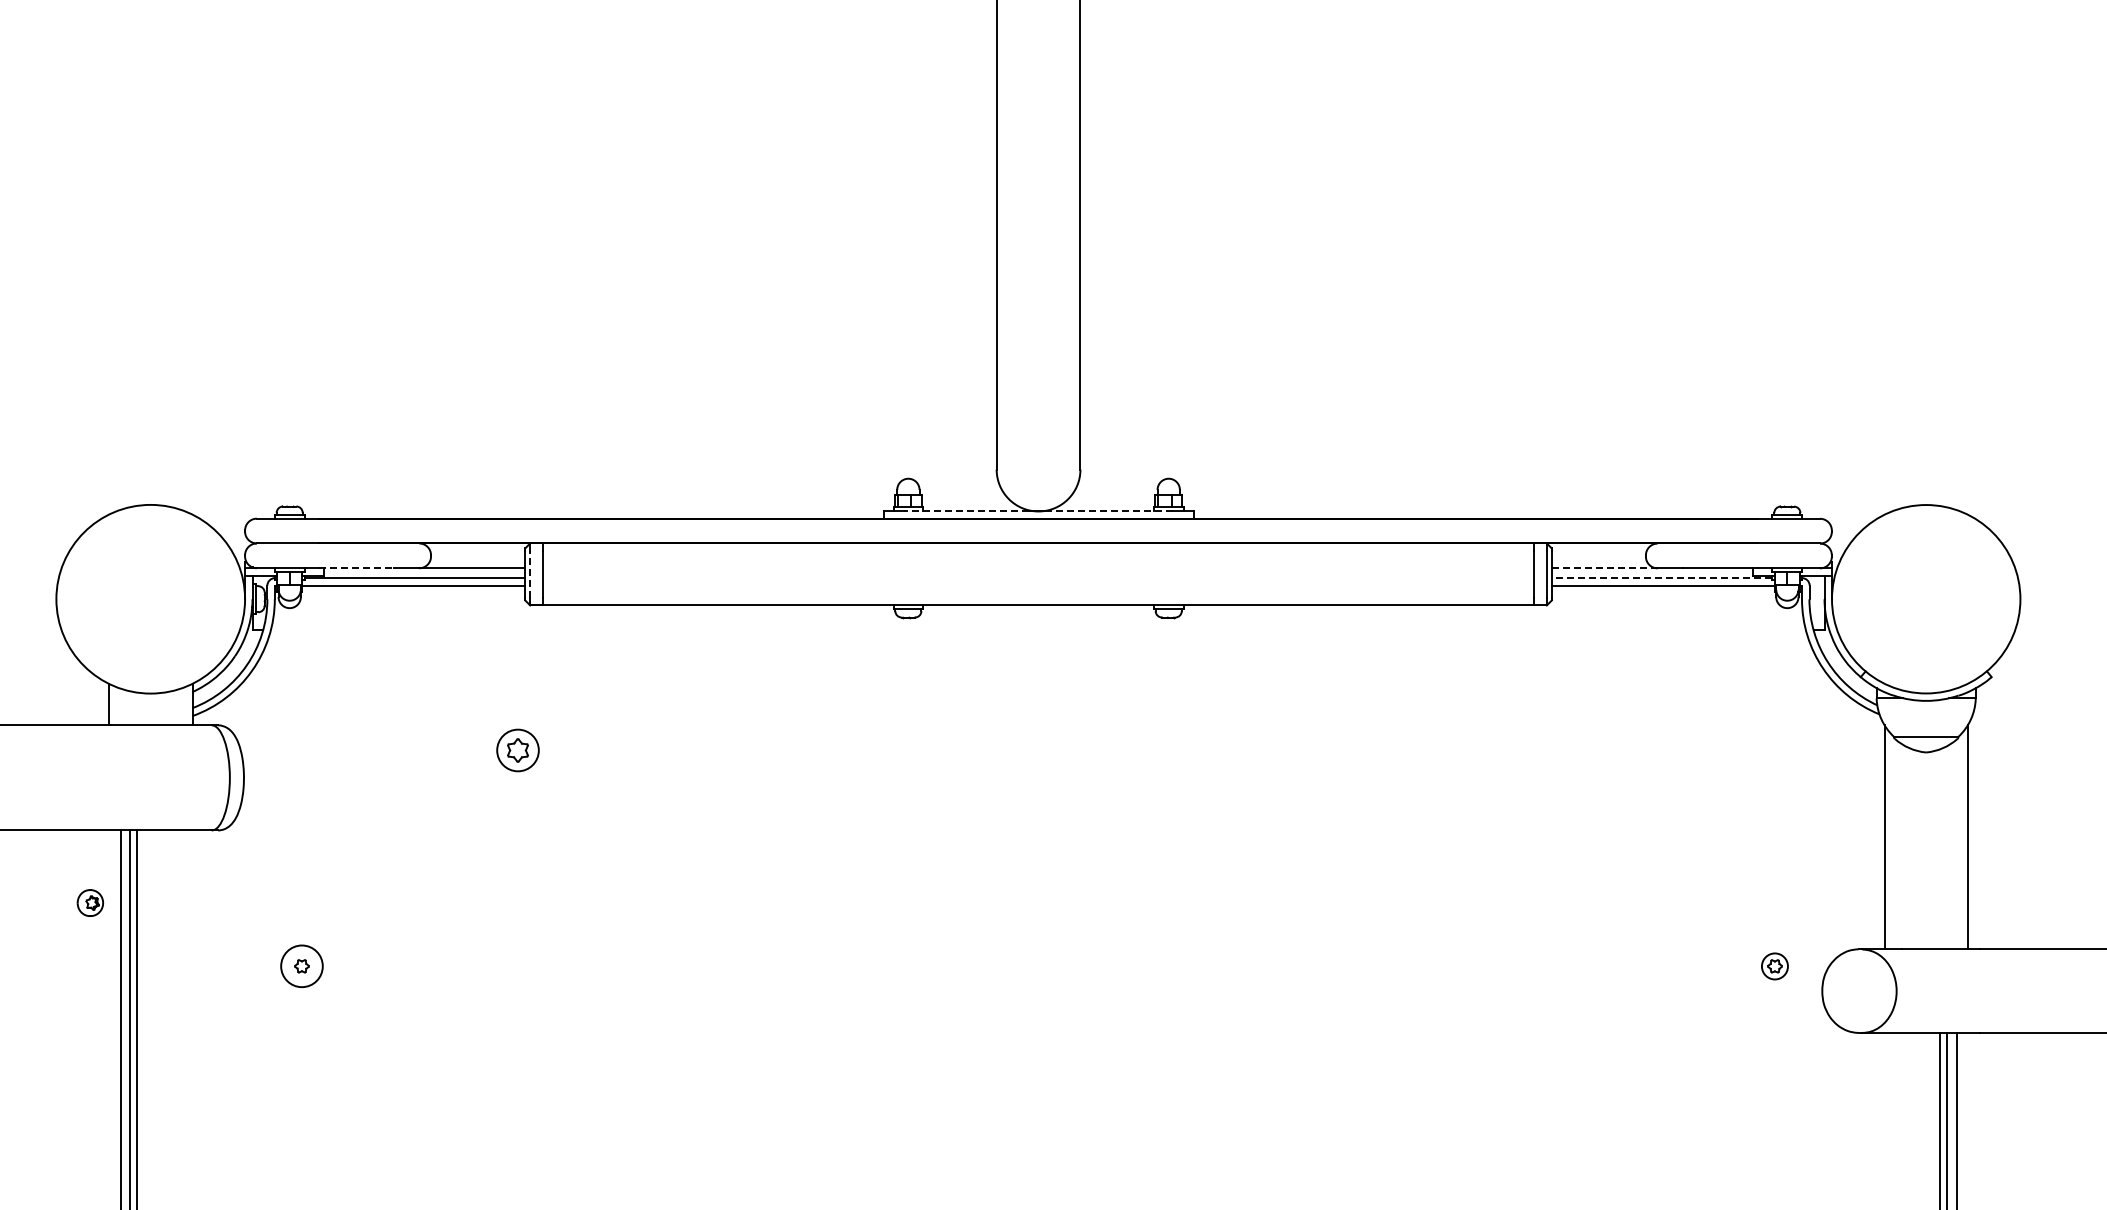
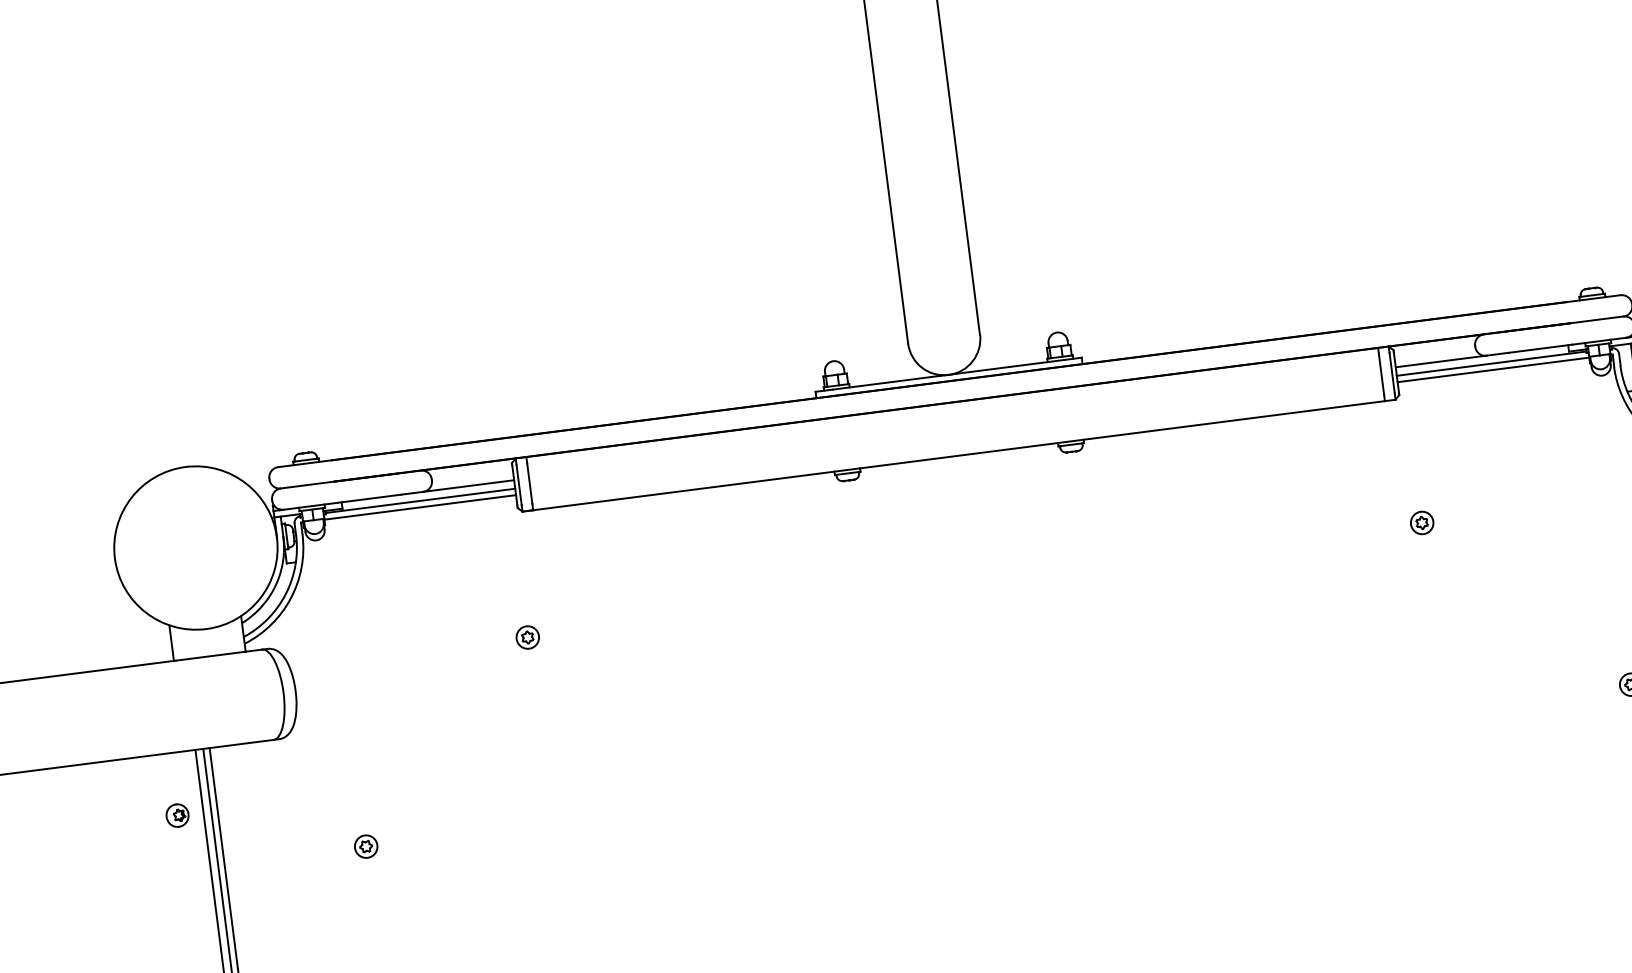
line: (966, 511) -> (886, 382), dashed -> solid
line: (1110, 511) -> (1010, 367), dashed -> solid
line: (357, 568) -> (370, 498), dashed -> solid
line: (1604, 568) -> (1441, 361), dashed -> solid
line: (530, 574) -> (519, 485), dashed -> solid
line: (1661, 578) -> (1491, 364), dashed -> solid
part: (517, 750) -> (527, 637), size x0.62
part: (1559, 750) -> (1422, 522), added
circle: (301, 966) -> (365, 846), size x0.62

